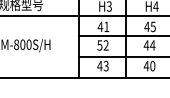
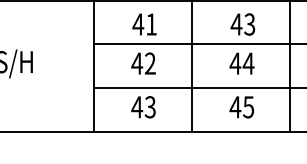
text: (153, 25) -> (250, 21), 45 -> 43
text: (99, 45) -> (136, 63), 52 -> 42
text: (152, 65) -> (248, 105), 40 -> 45

